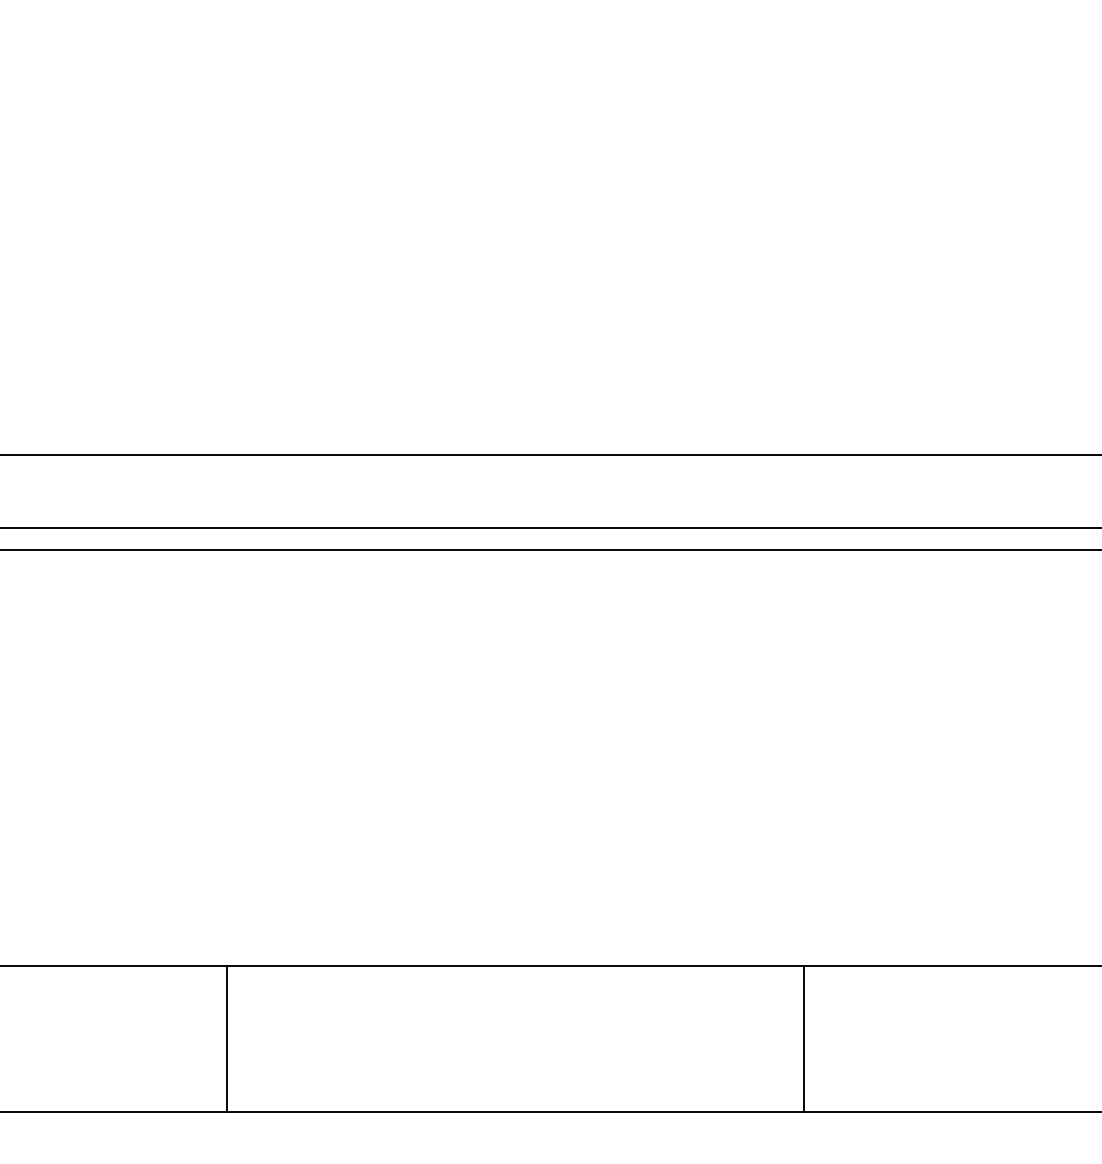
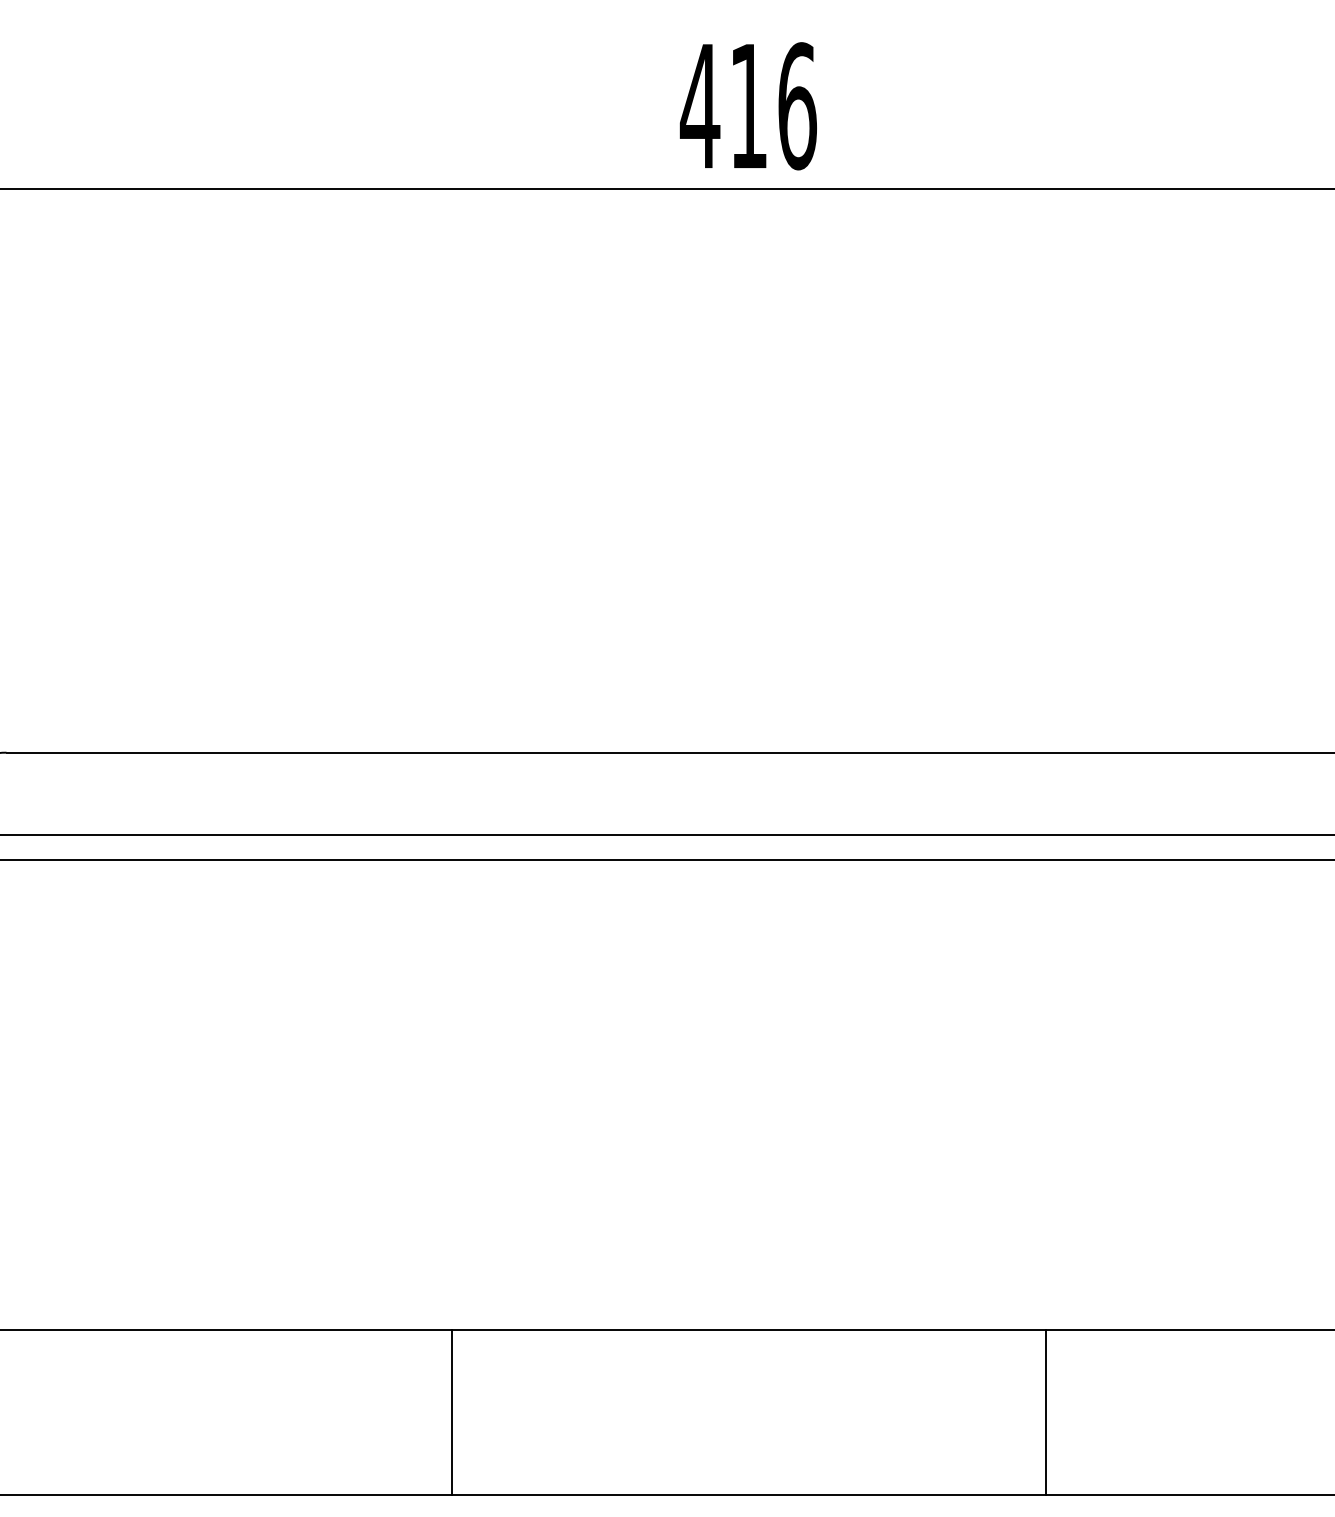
line: (803, 1039) -> (1045, 1412), moved

